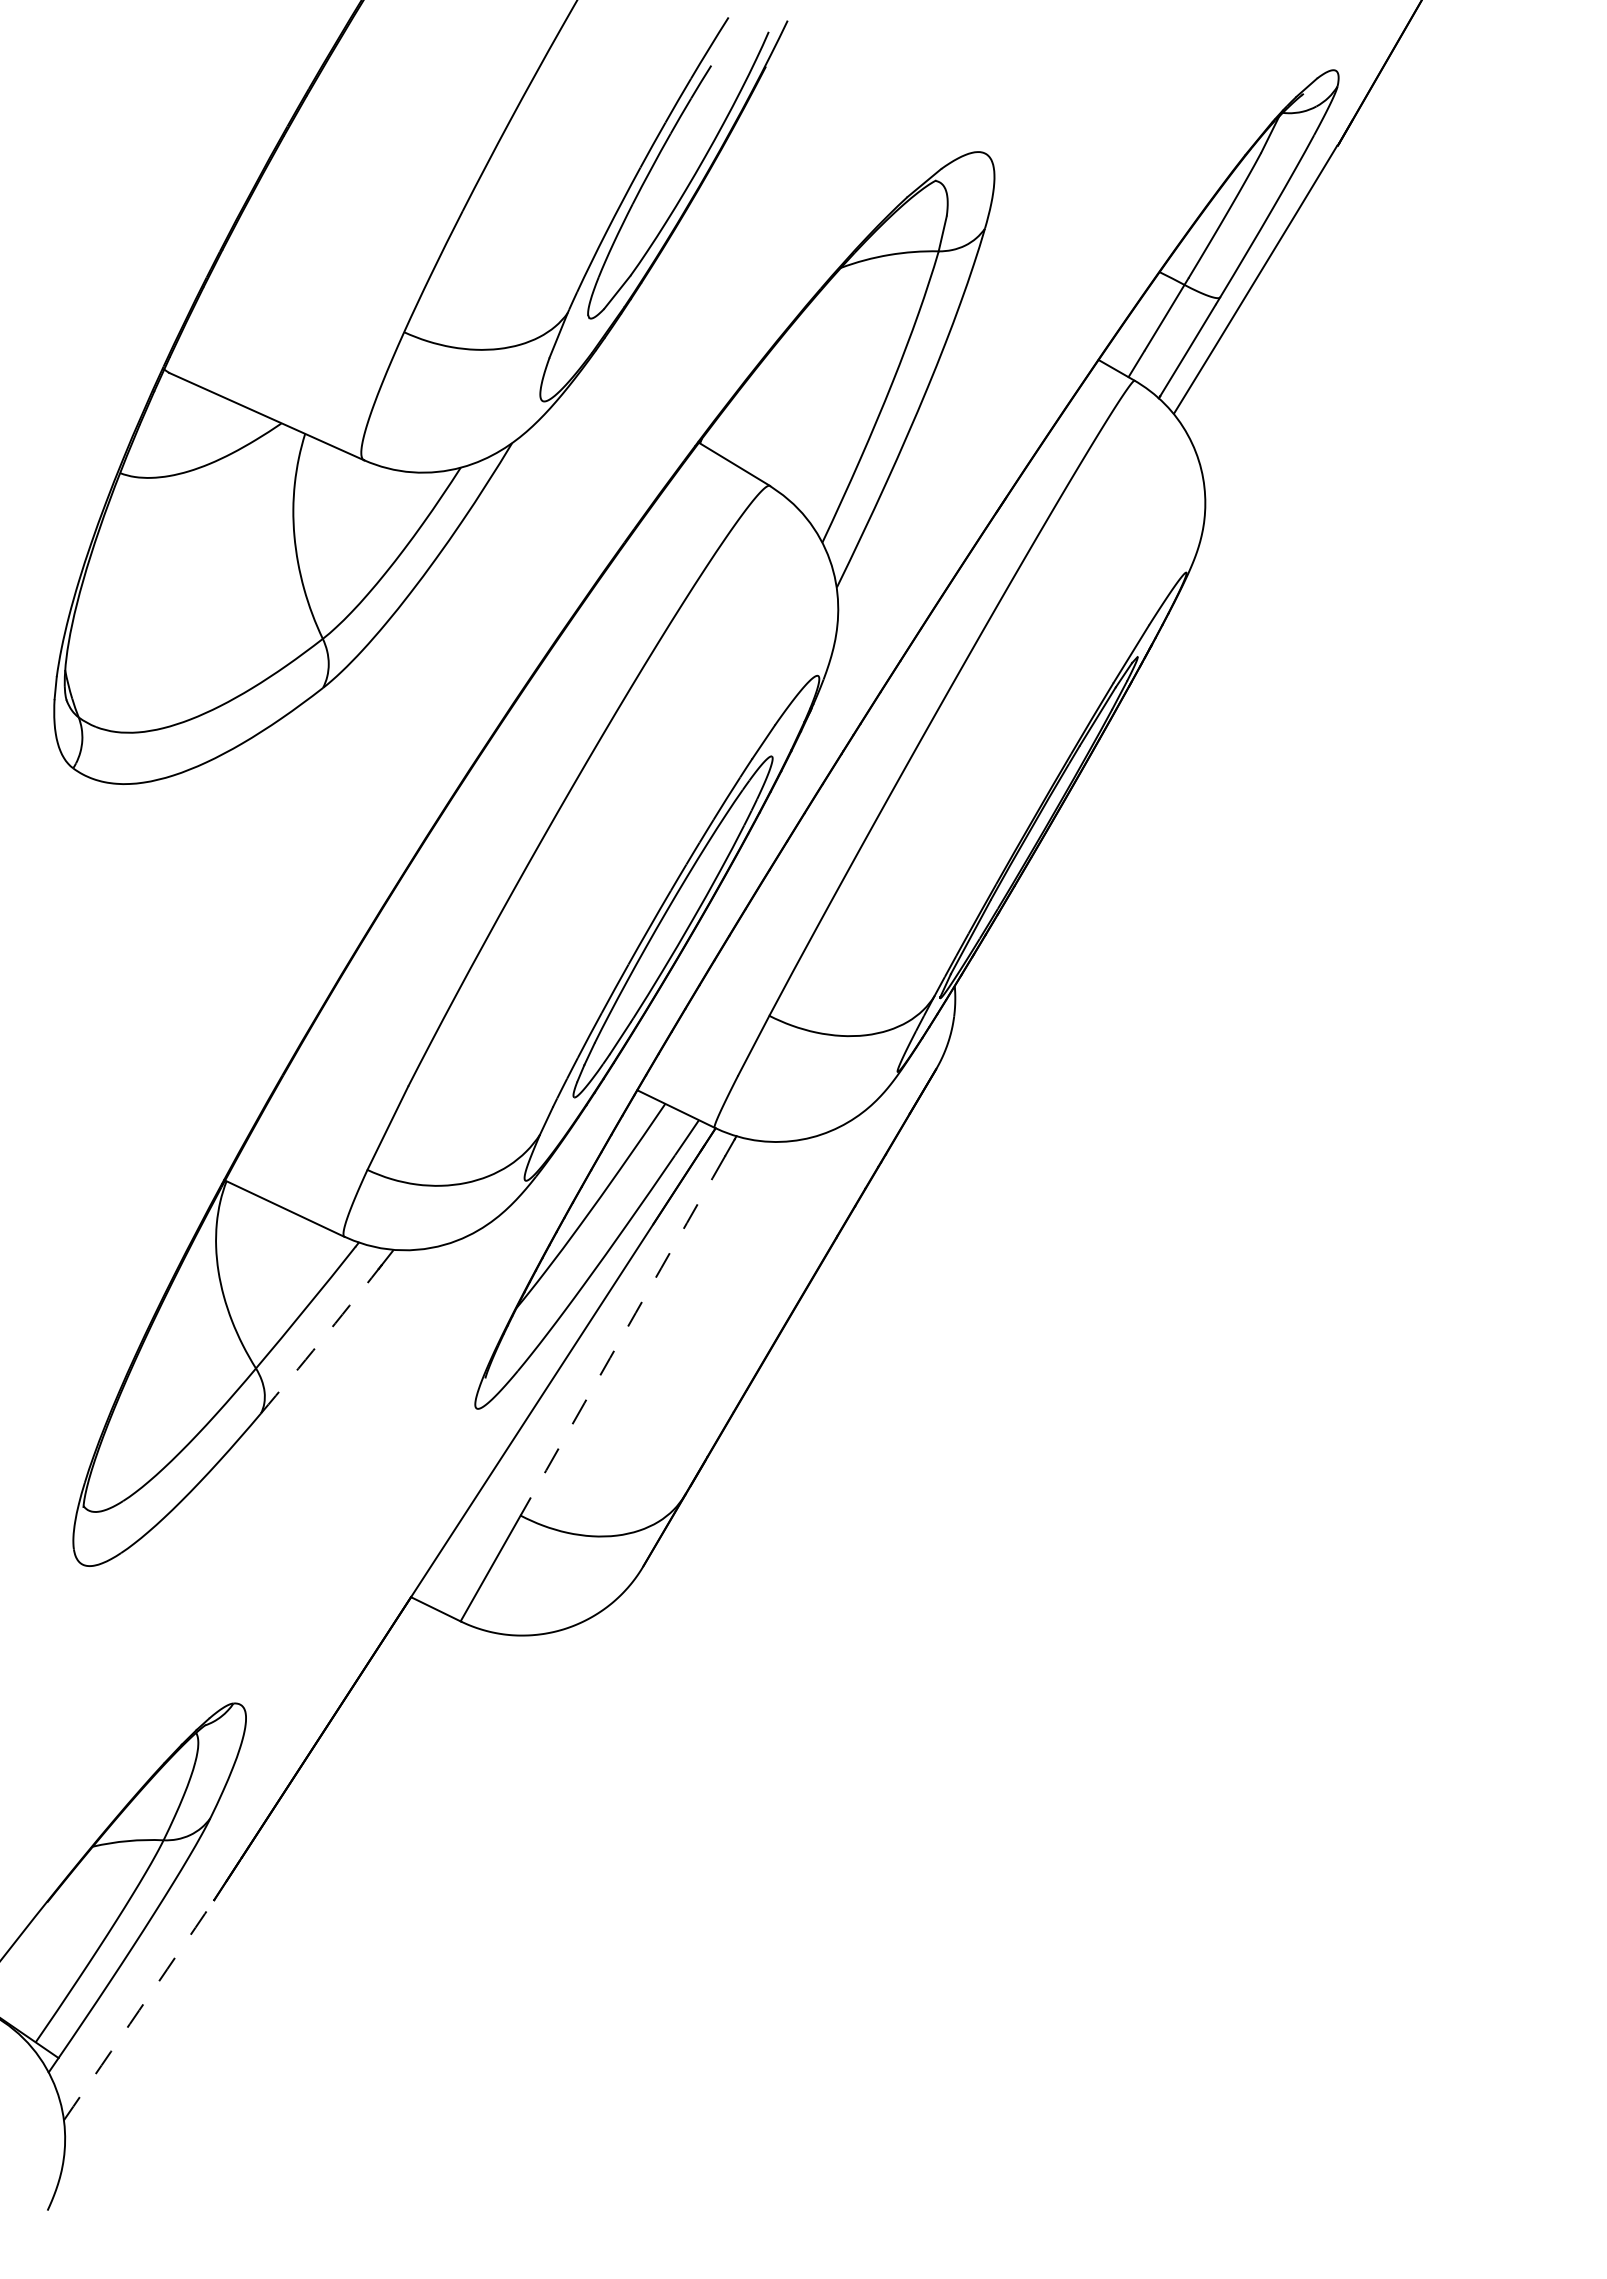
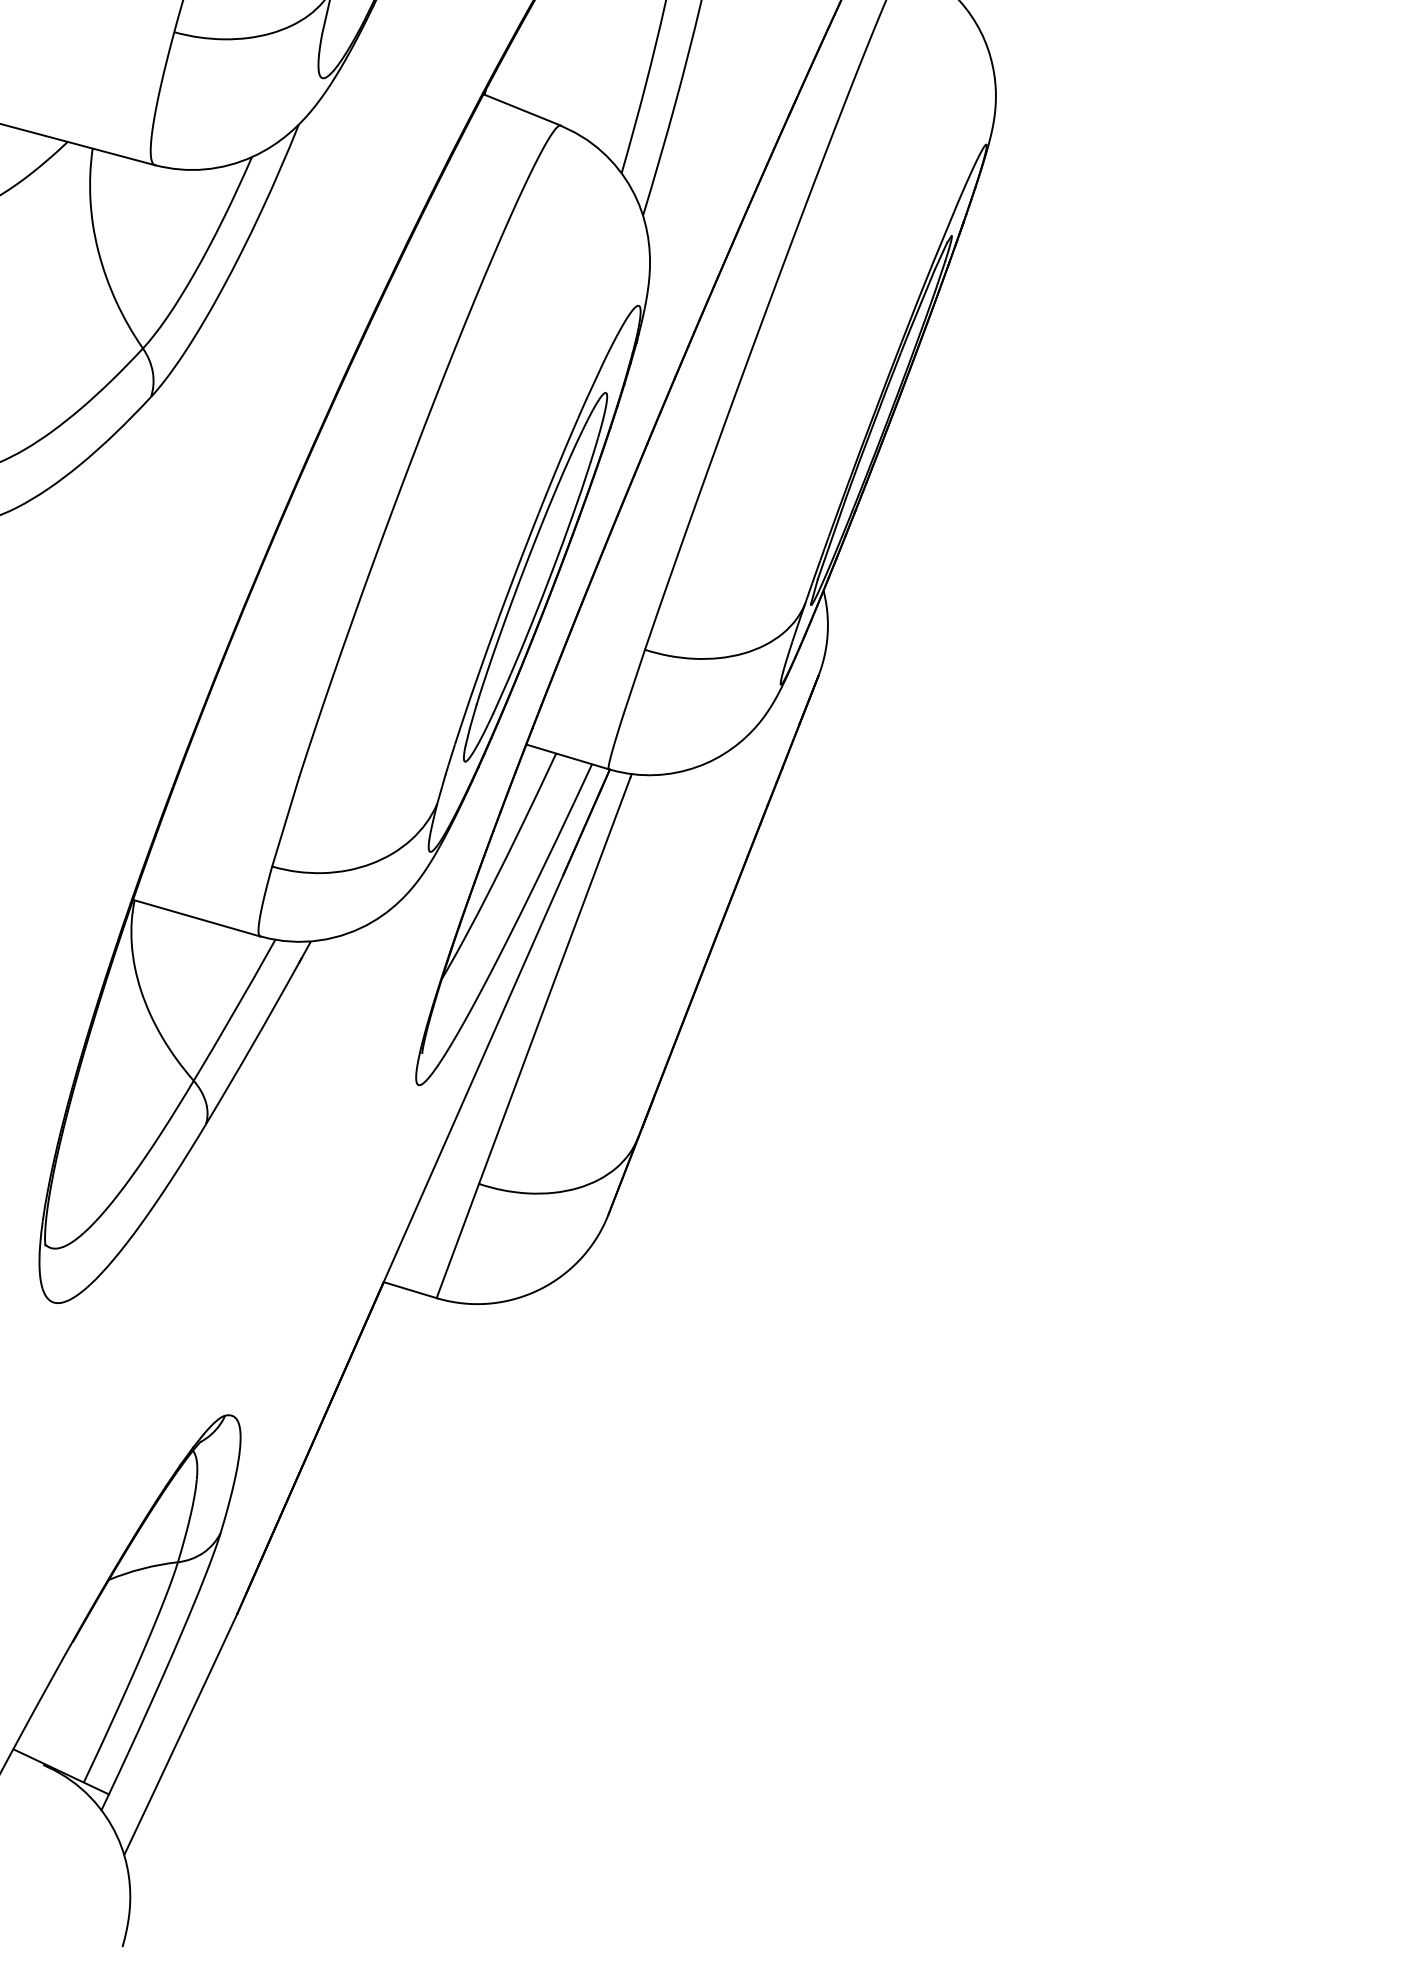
arc: (622, 1335) -> (550, 989), dashed -> solid
arc: (320, 1341) -> (253, 1043), dashed -> solid
arc: (139, 2010) -> (181, 1734), dashed -> solid

